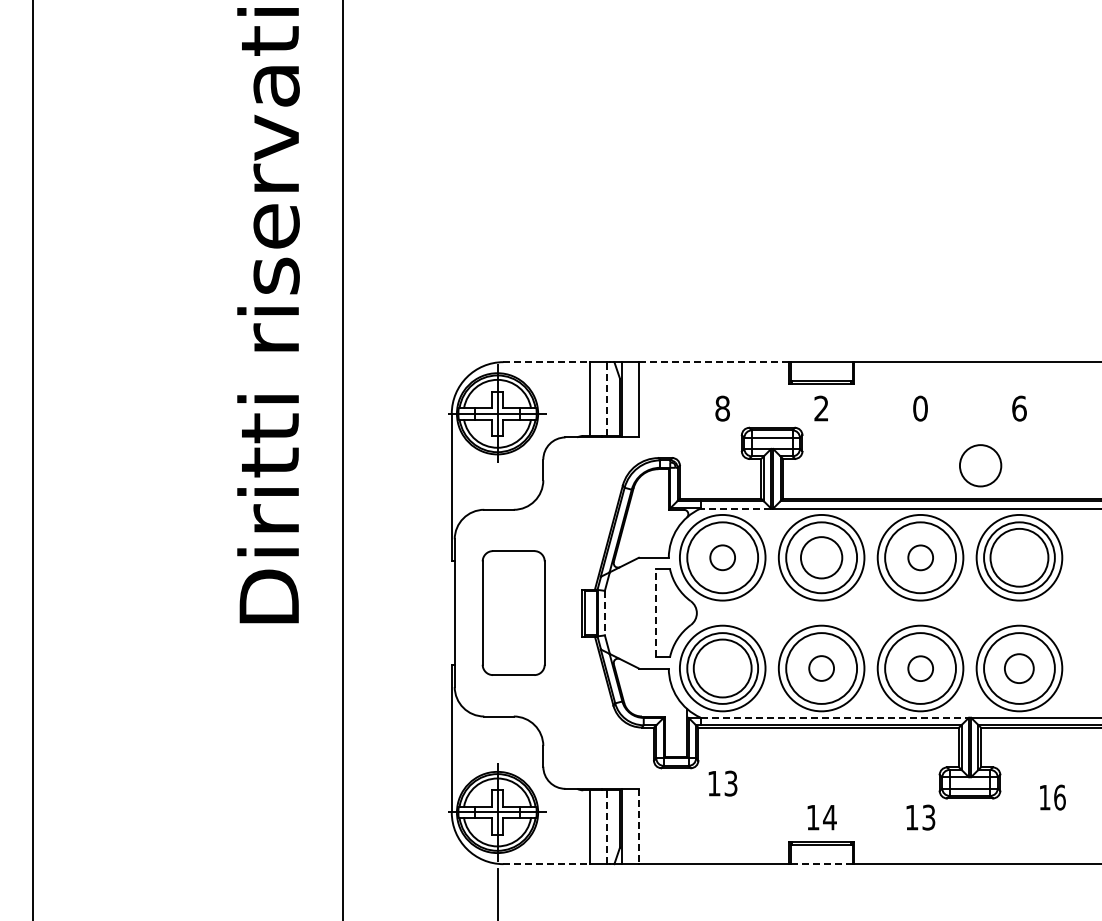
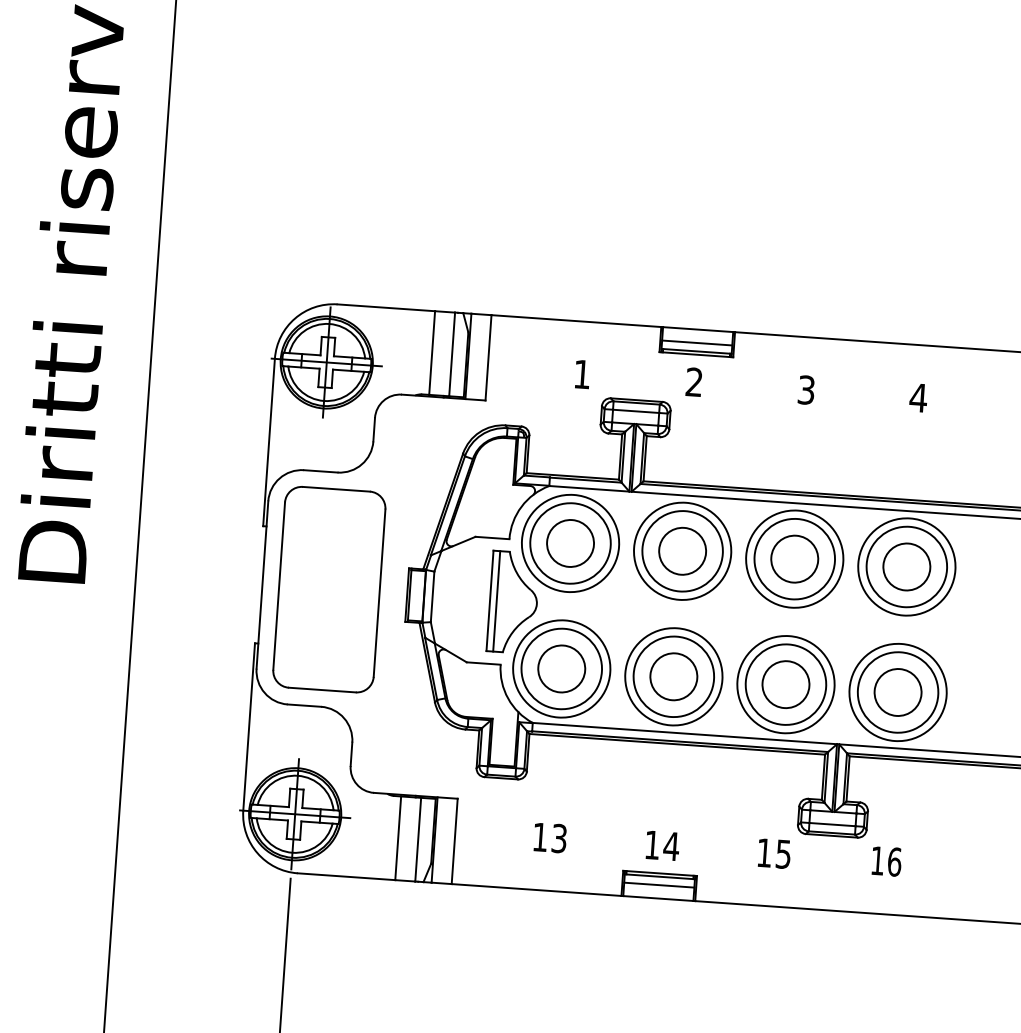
line: (546, 362) -> (386, 308), dashed -> solid
line: (714, 362) -> (576, 321), dashed -> solid
line: (821, 373) -> (697, 342), added
line: (607, 399) -> (452, 354), dashed -> solid
text: (722, 408) -> (582, 374), 8 -> 1
text: (920, 408) -> (806, 389), 0 -> 3
text: (1019, 408) -> (918, 397), 6 -> 4
circle: (980, 465) -> (870, 459), removed
line: (735, 508) -> (588, 488), dashed -> solid
circle: (722, 557) -> (570, 543), size x1.67
circle: (920, 557) -> (794, 558), size x1.67
circle: (1019, 557) -> (906, 566), size x0.71
part: (513, 612) -> (329, 588), size x1.43
line: (655, 612) -> (490, 600), dashed -> solid
line: (661, 612) -> (496, 600), added
line: (604, 613) -> (432, 597), dashed -> solid
circle: (722, 668) -> (561, 668), size x0.71
circle: (821, 668) -> (673, 676), size x1.67
circle: (920, 668) -> (785, 684), size x1.67
circle: (1018, 668) -> (896, 692), size x1.43
line: (835, 717) -> (685, 733), dashed -> solid
text: (722, 783) -> (549, 837), moved
text: (1052, 797) -> (886, 861), moved
text: (929, 816) -> (784, 853), 13 -> 15
line: (639, 826) -> (454, 841), dashed -> solid
line: (607, 827) -> (418, 840), dashed -> solid
line: (821, 852) -> (659, 885), added
line: (546, 864) -> (346, 877), dashed -> solid
line: (821, 864) -> (658, 898), dashed -> solid

